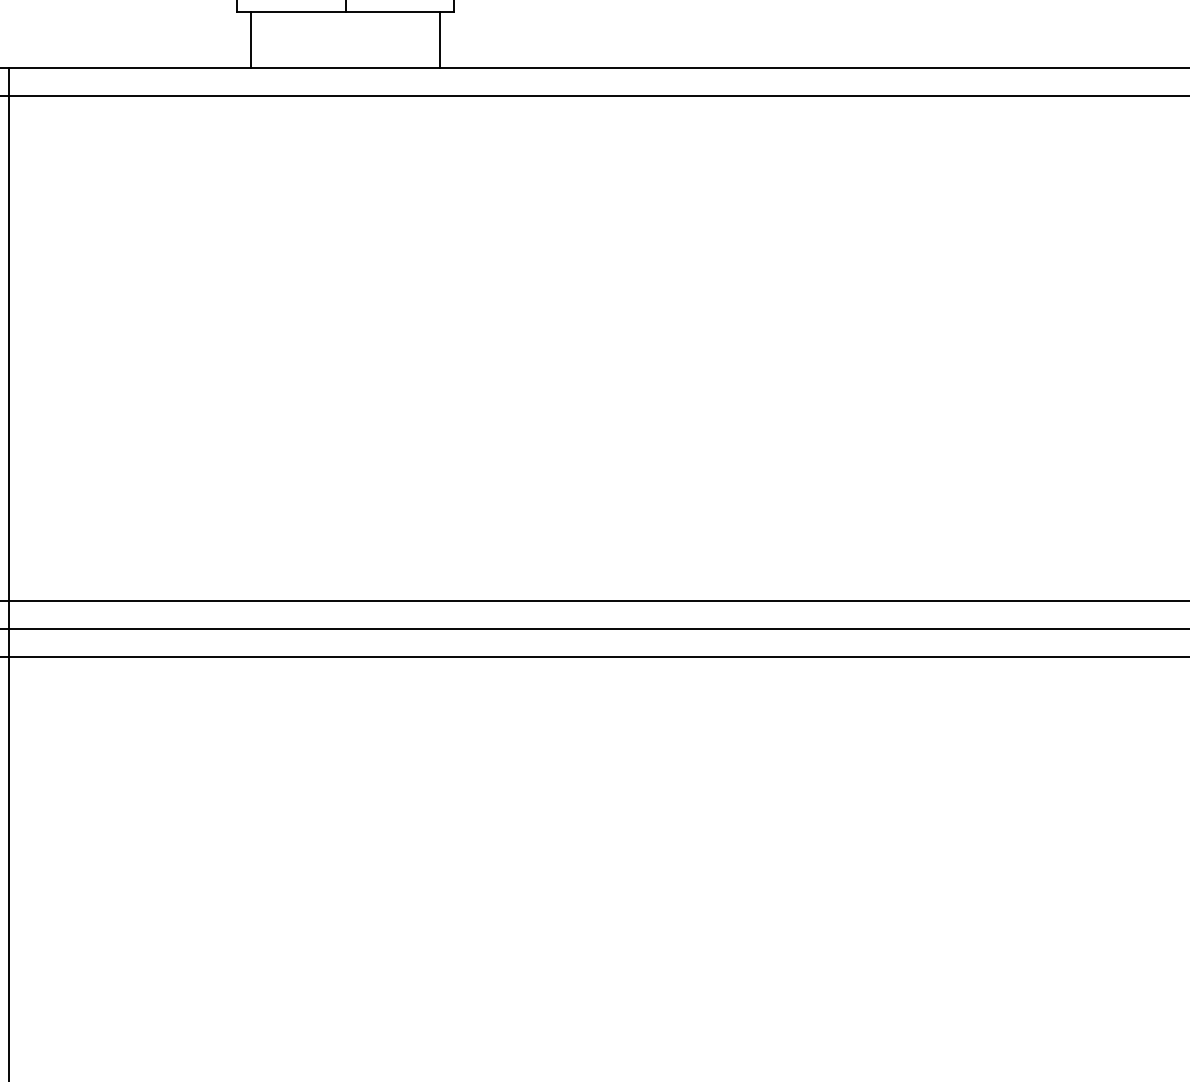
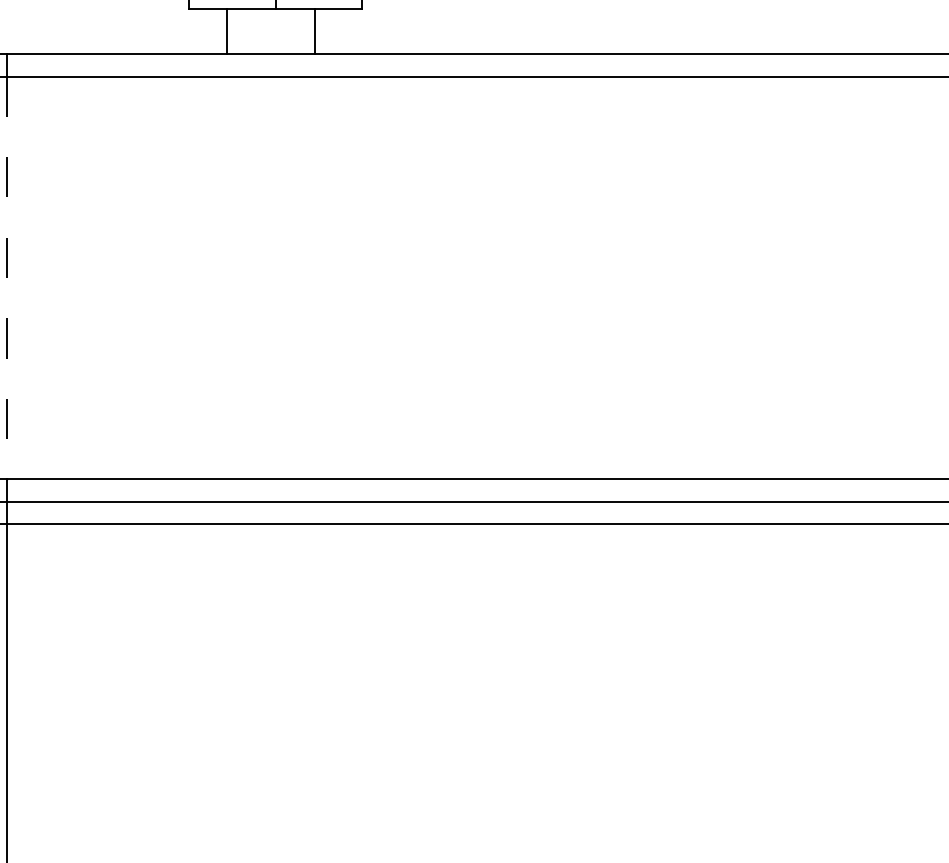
line: (251, 39) -> (227, 31), moved
line: (440, 39) -> (315, 31), moved
line: (8, 349) -> (6, 278), solid -> dashed

